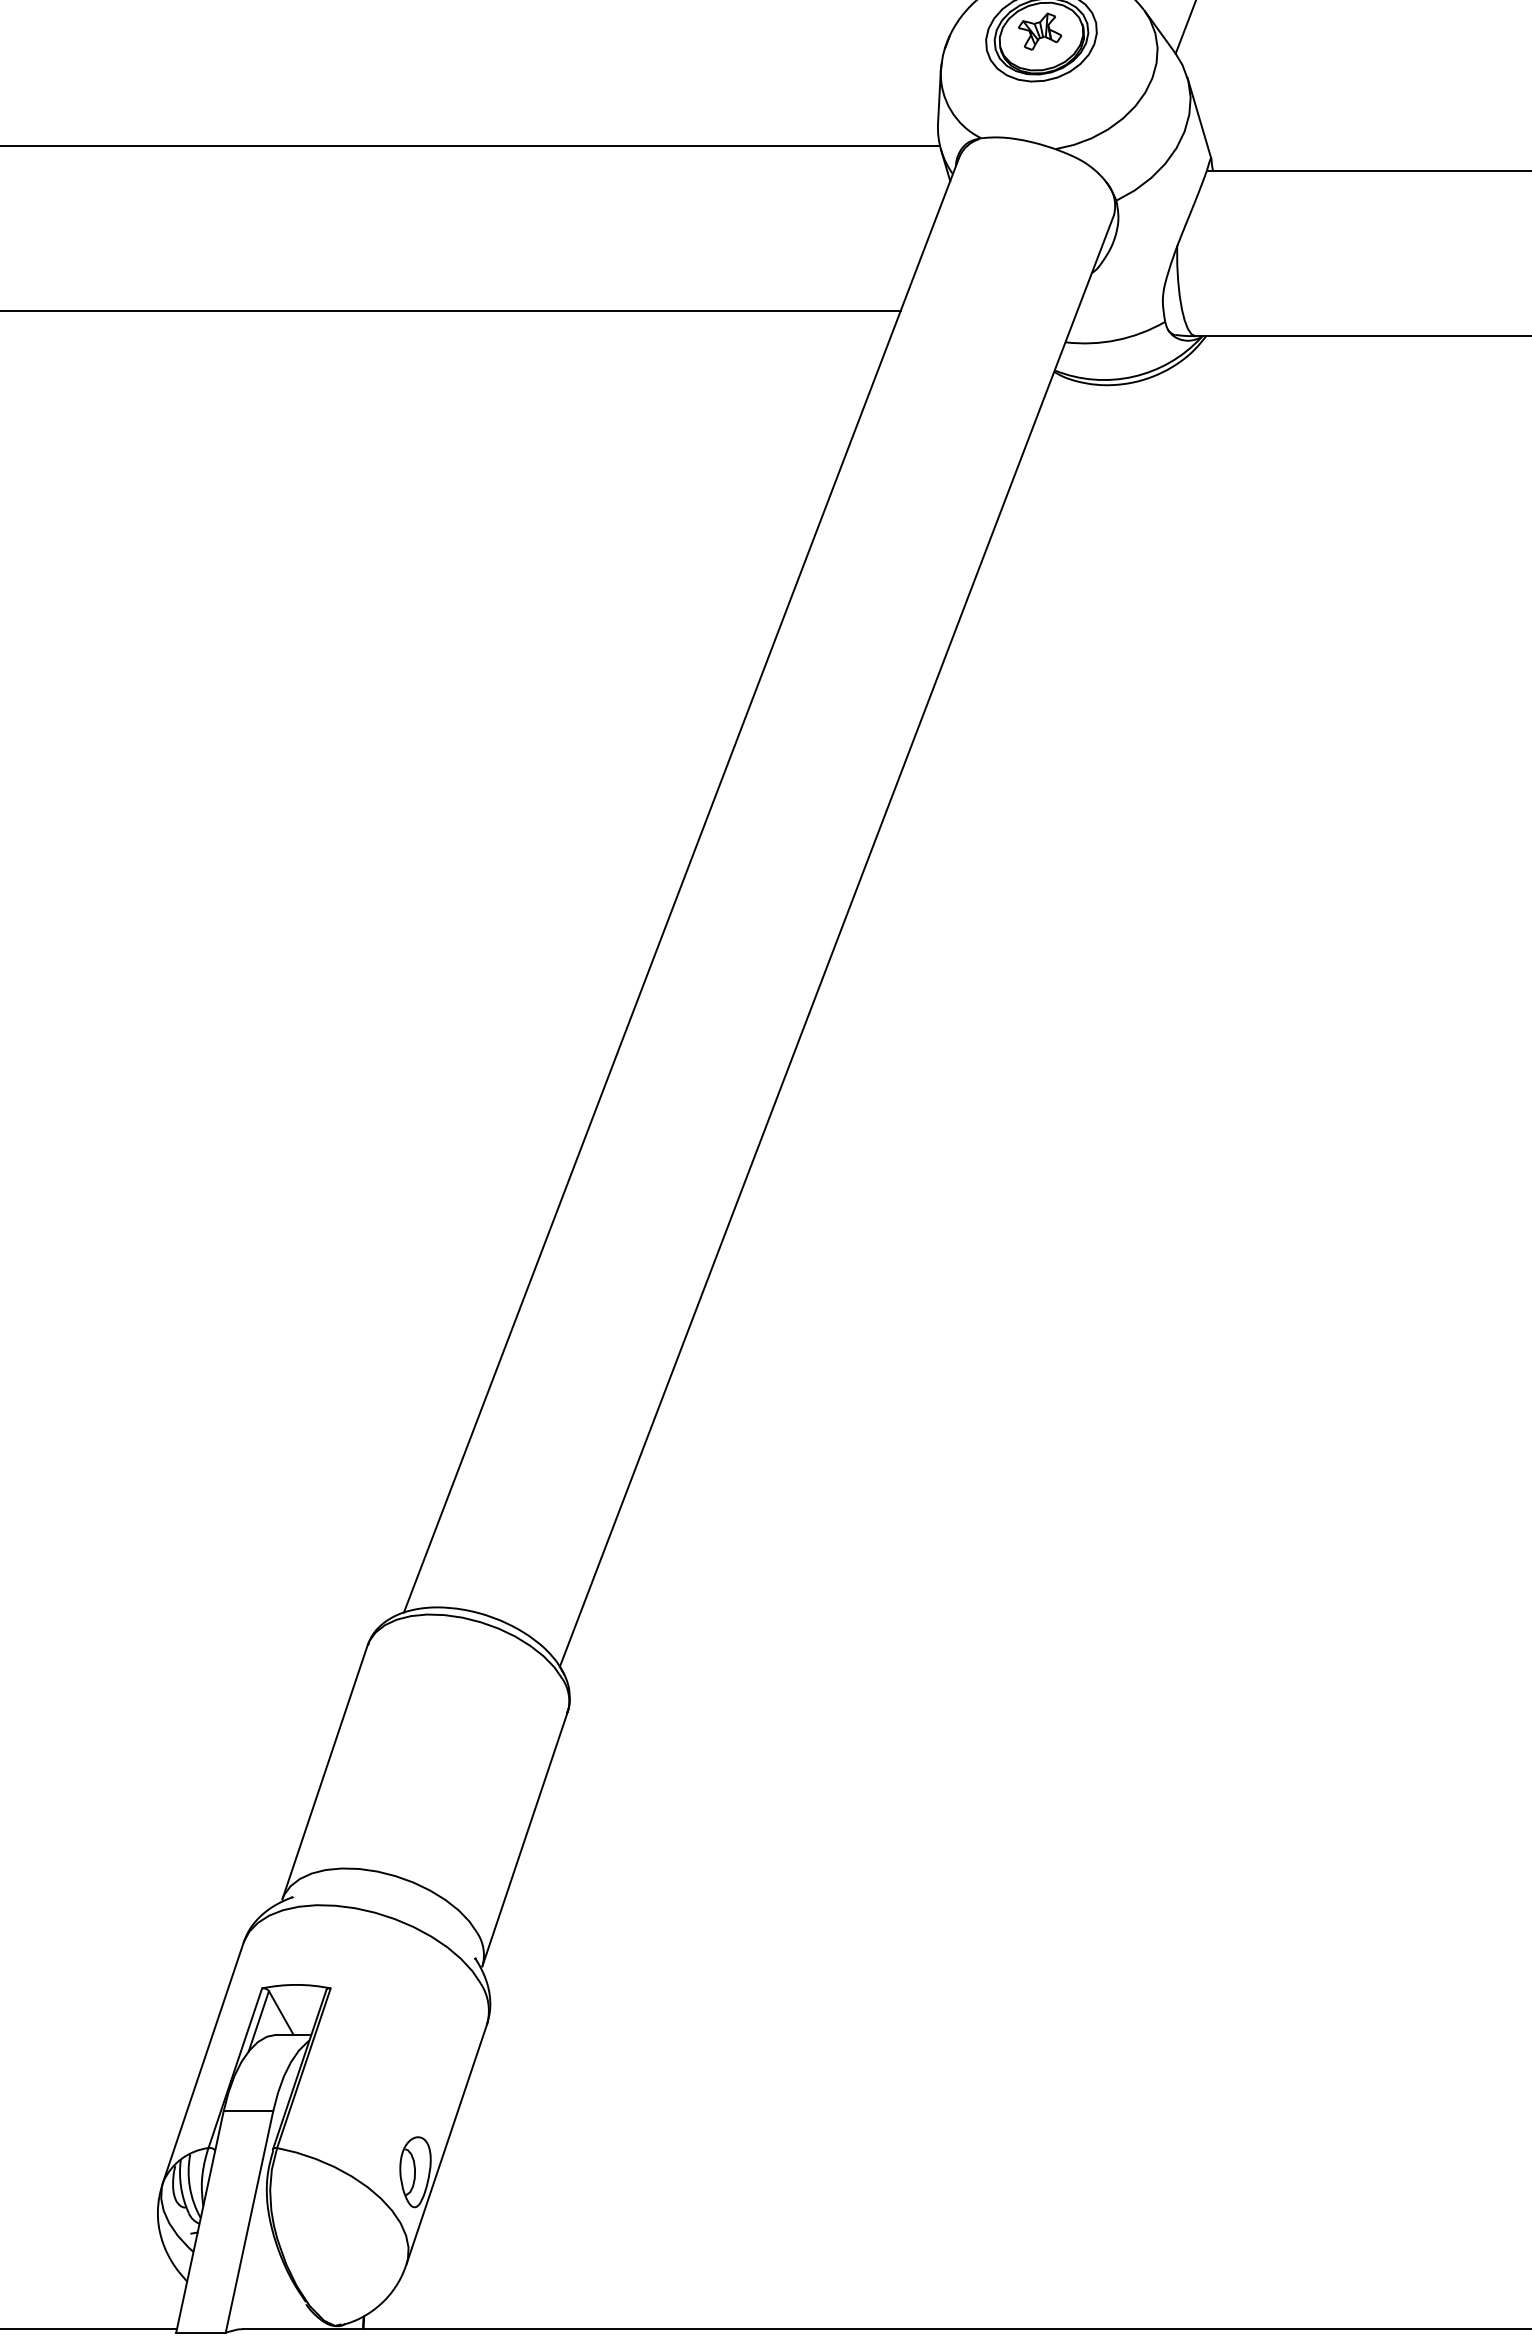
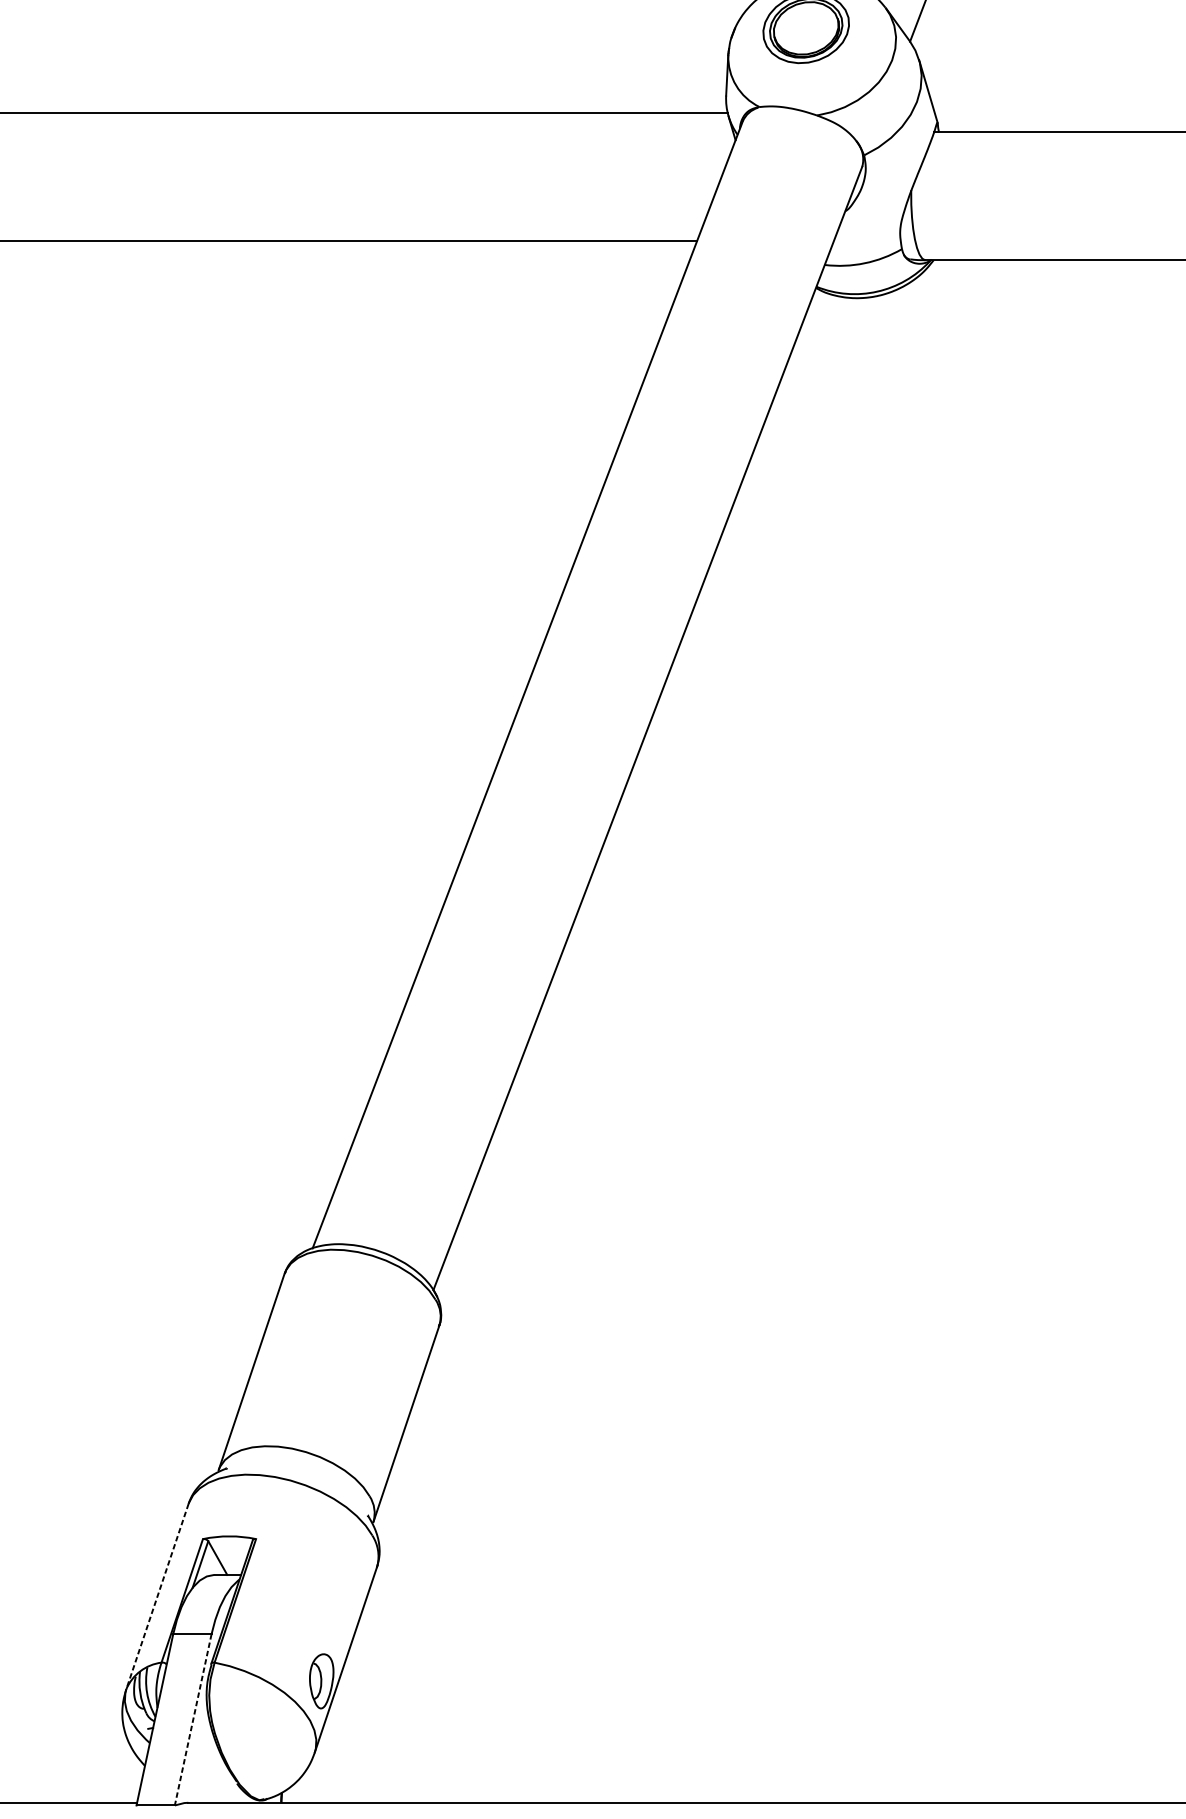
part: (1040, 31) -> (805, 24), removed
line: (203, 2063) -> (157, 1597), solid -> dashed
line: (249, 2222) -> (193, 1720), solid -> dashed

